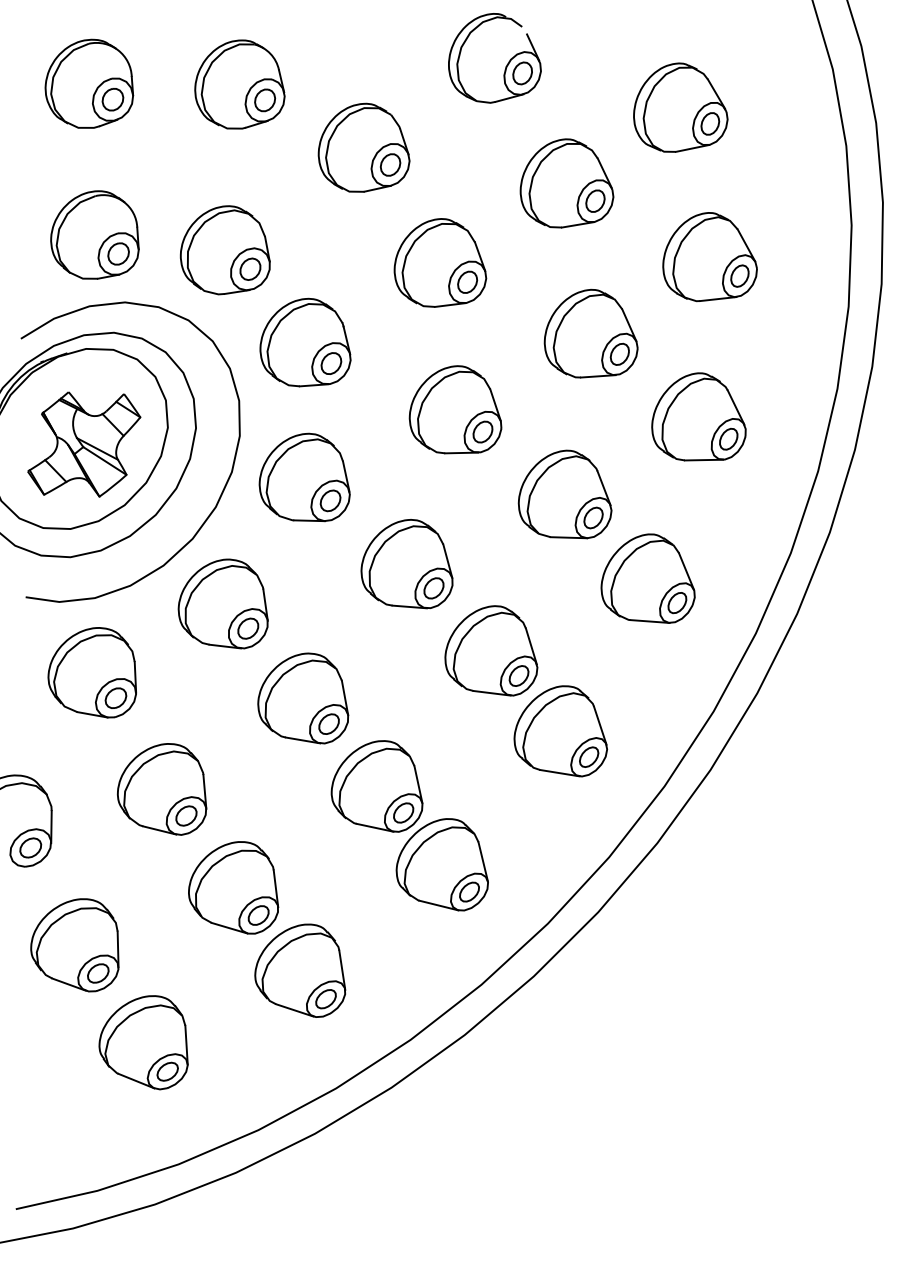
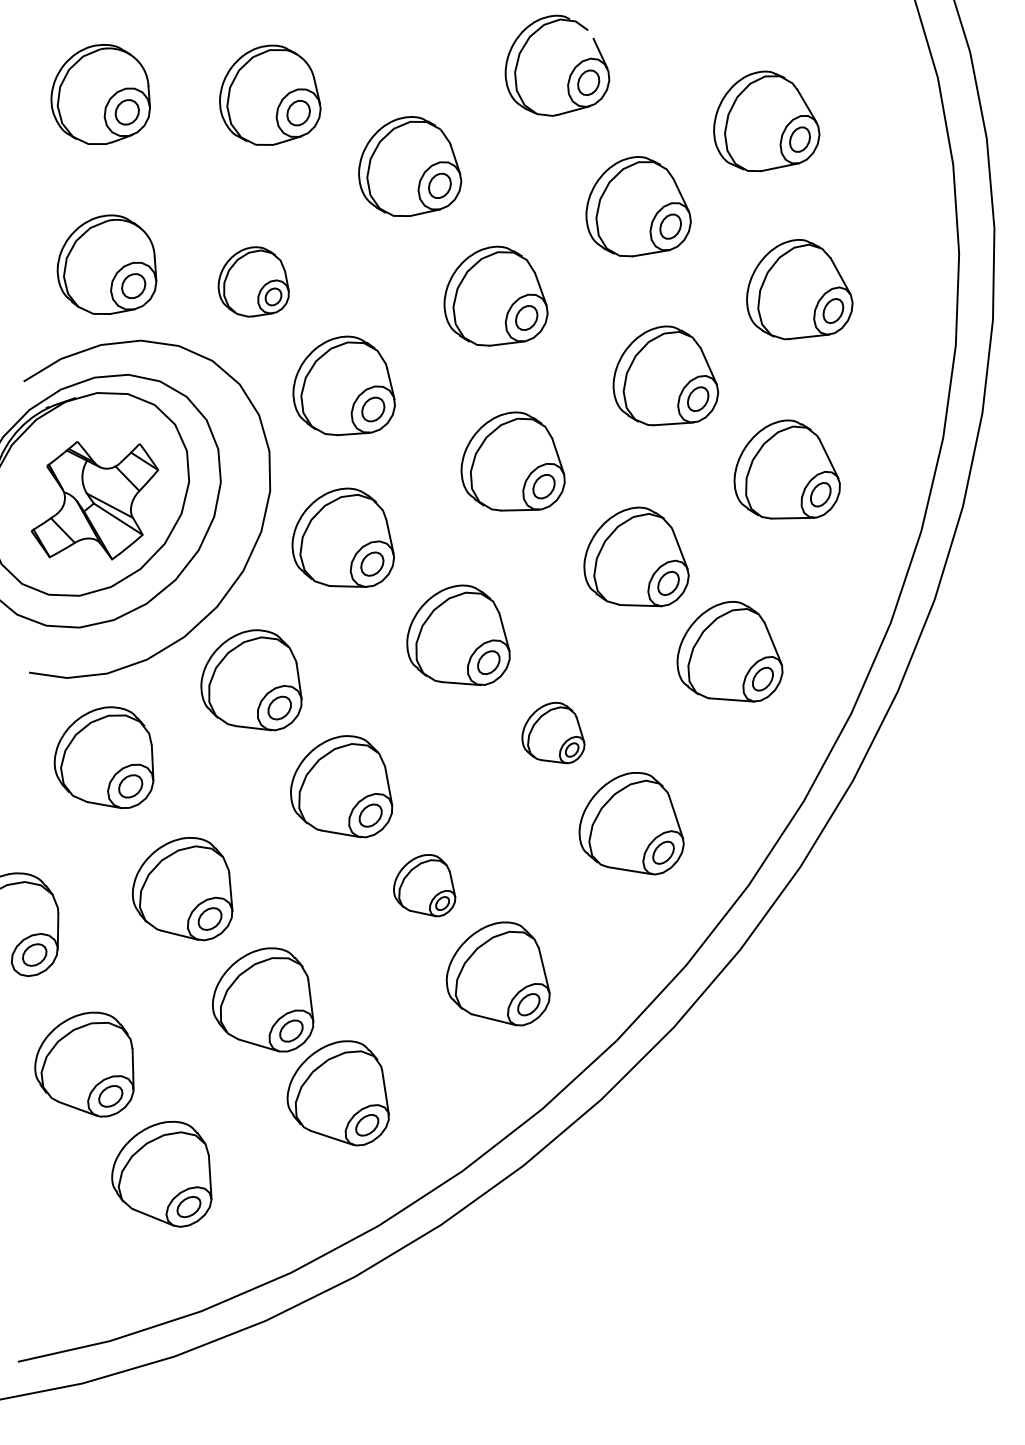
part: (225, 249) -> (253, 281), size x0.7
part: (491, 650) -> (553, 732), size x0.6
part: (376, 786) -> (424, 885), size x0.6

